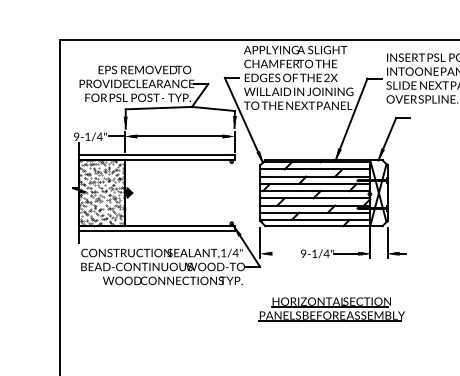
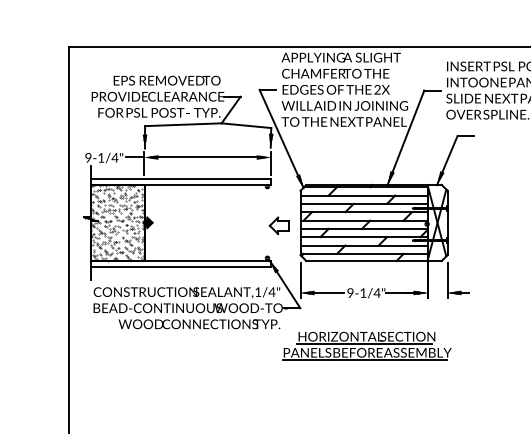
part: (241, 195) -> (278, 225), added
line: (283, 253) -> (327, 292), added
part: (331, 309) -> (366, 345), moved

